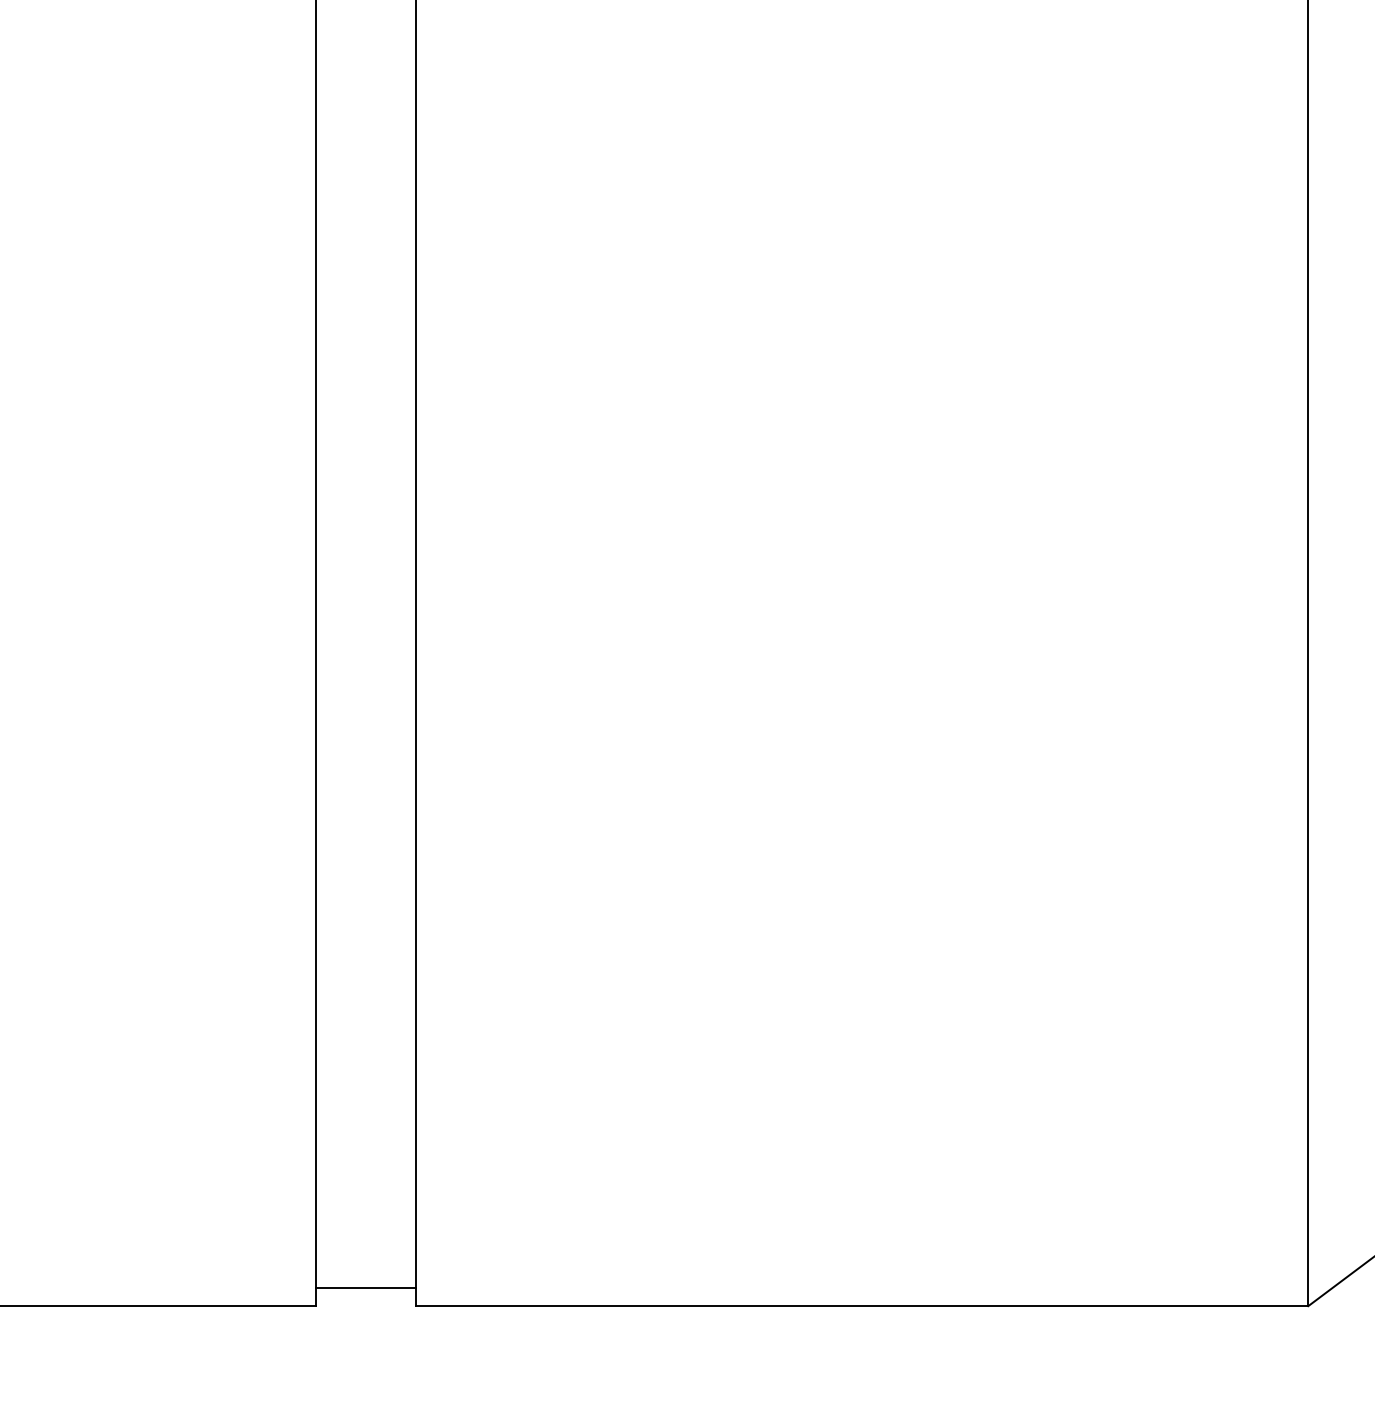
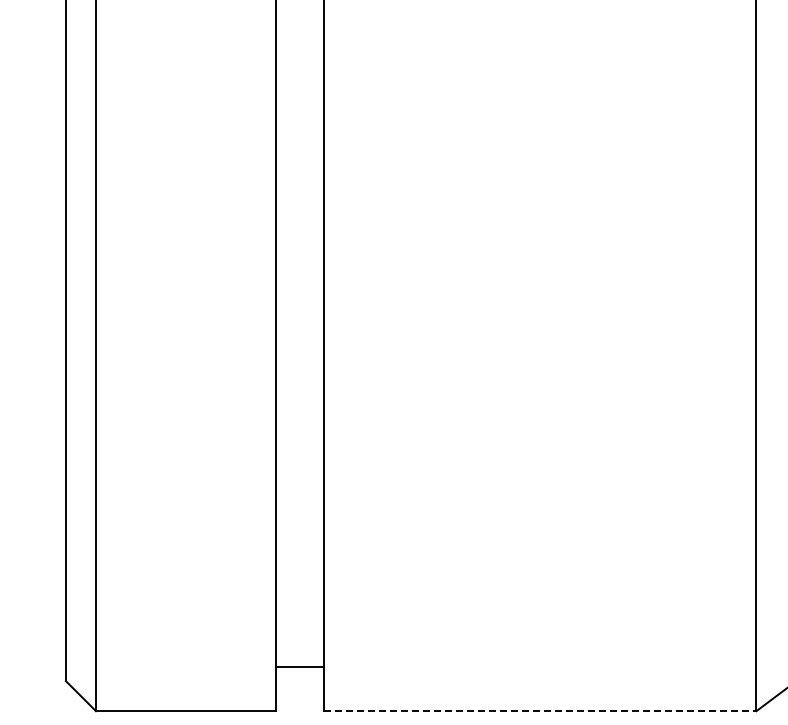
line: (366, 1288) -> (300, 667), moved
line: (862, 1306) -> (540, 711), solid -> dashed

